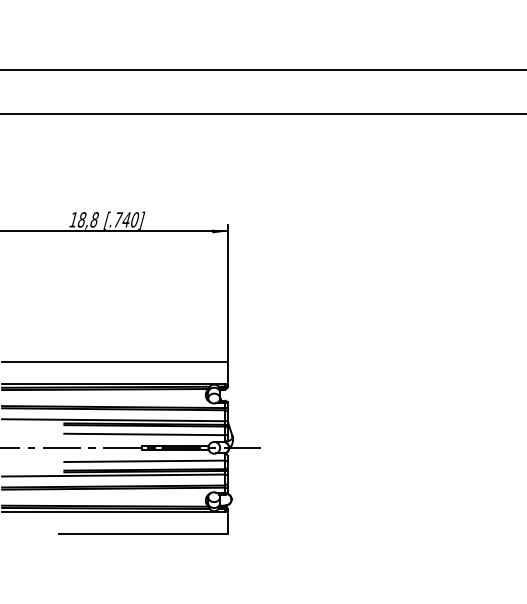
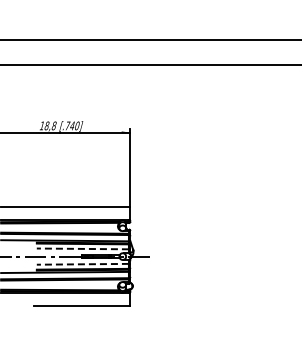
line: (143, 433) -> (82, 248), solid -> dashed
line: (143, 461) -> (82, 264), solid -> dashed

